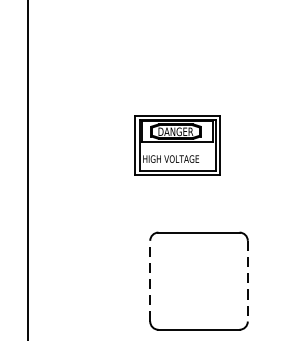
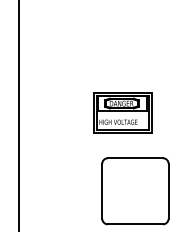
part: (177, 144) -> (122, 112), moved
line: (150, 280) -> (102, 190), dashed -> solid
line: (247, 281) -> (168, 191), dashed -> solid

